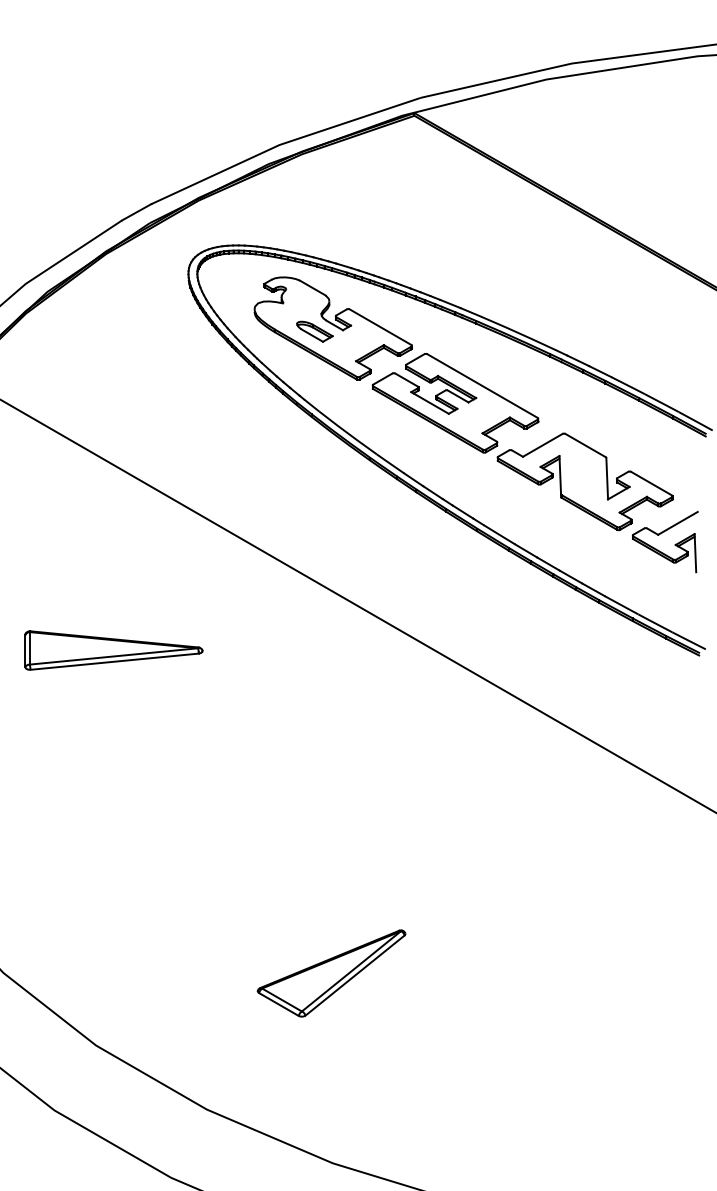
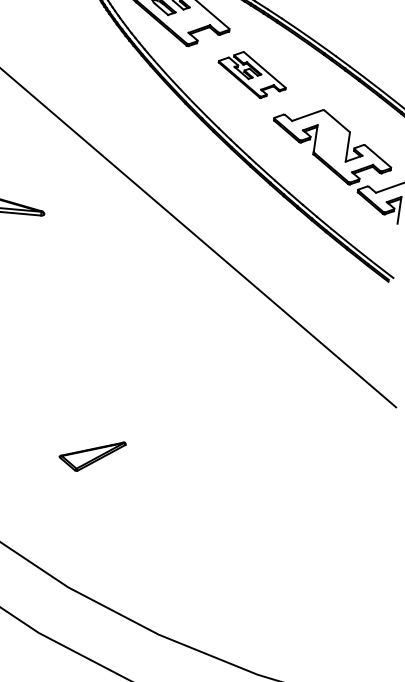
part: (455, 403) -> (252, 75), size x0.6
part: (331, 973) -> (91, 455), size x0.6

